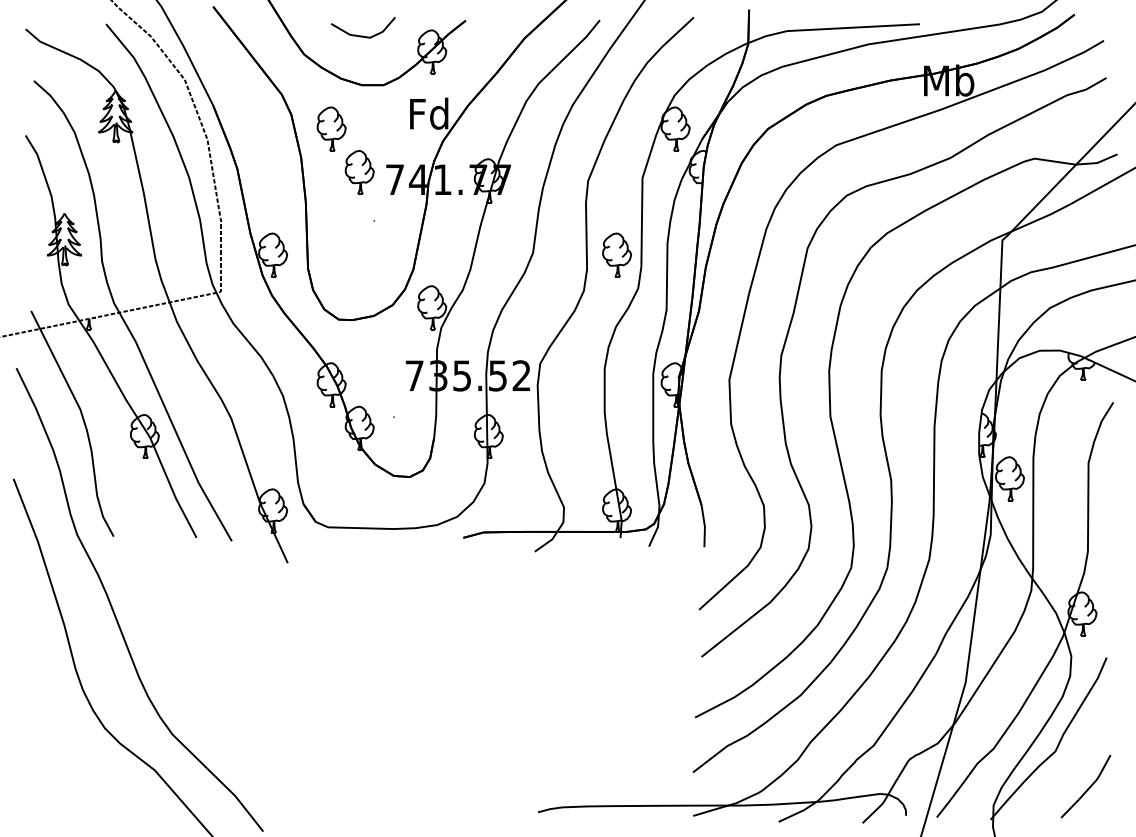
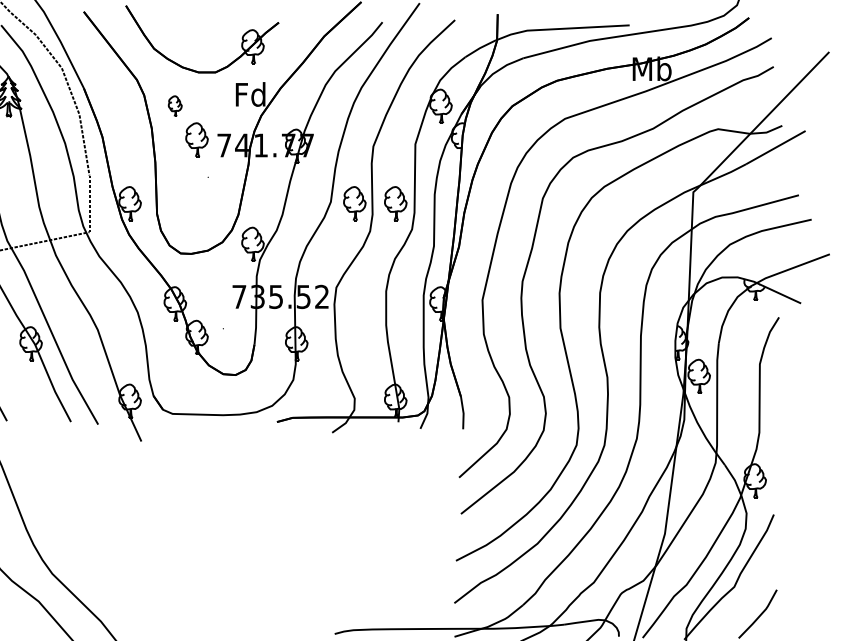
line: (362, 35) -> (199, 34), removed
part: (331, 128) -> (175, 105), size x0.6
part: (563, 254) -> (354, 203), added

